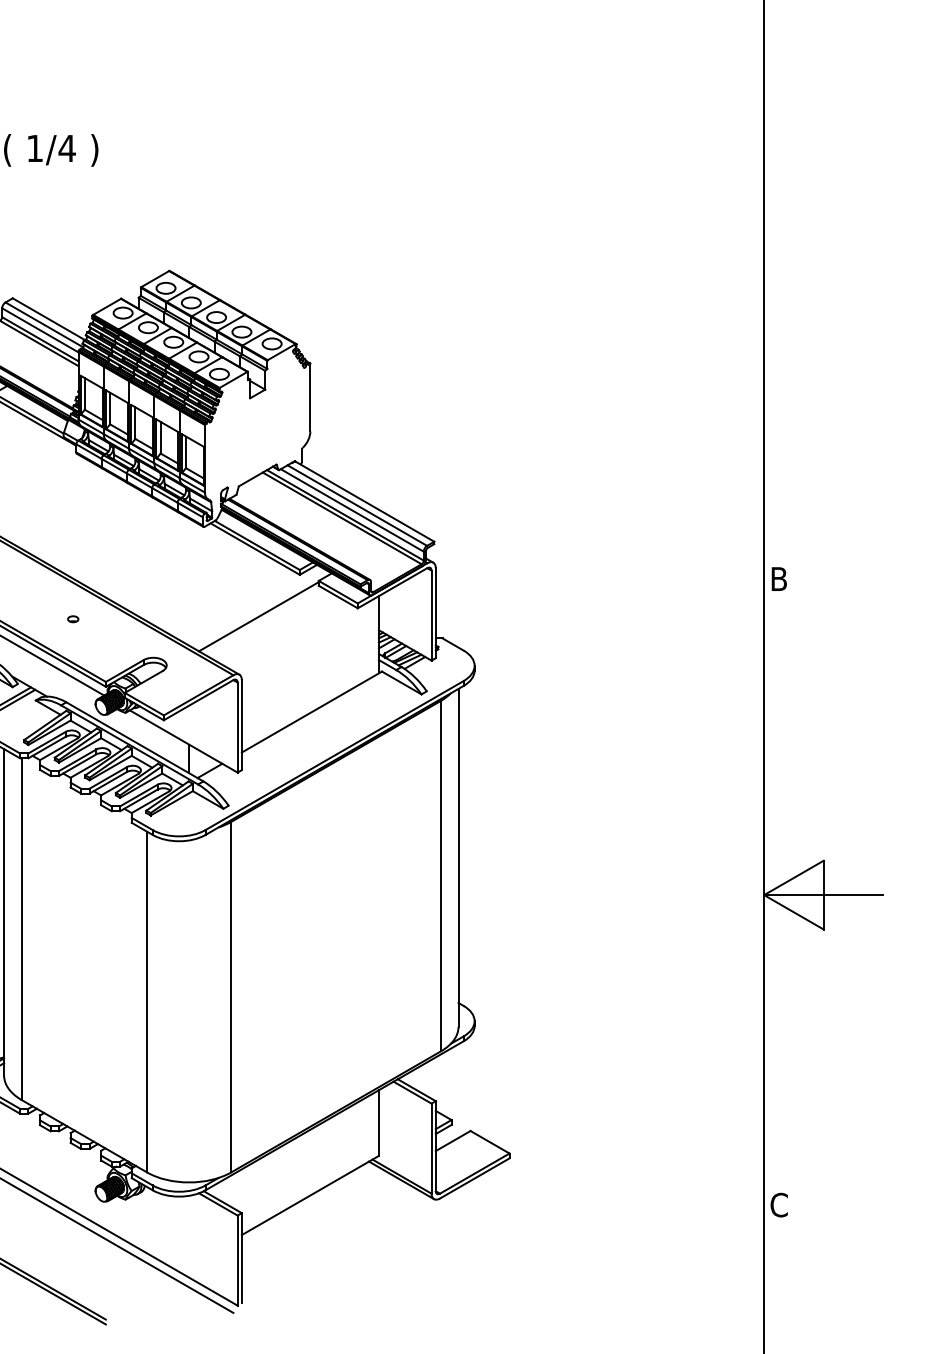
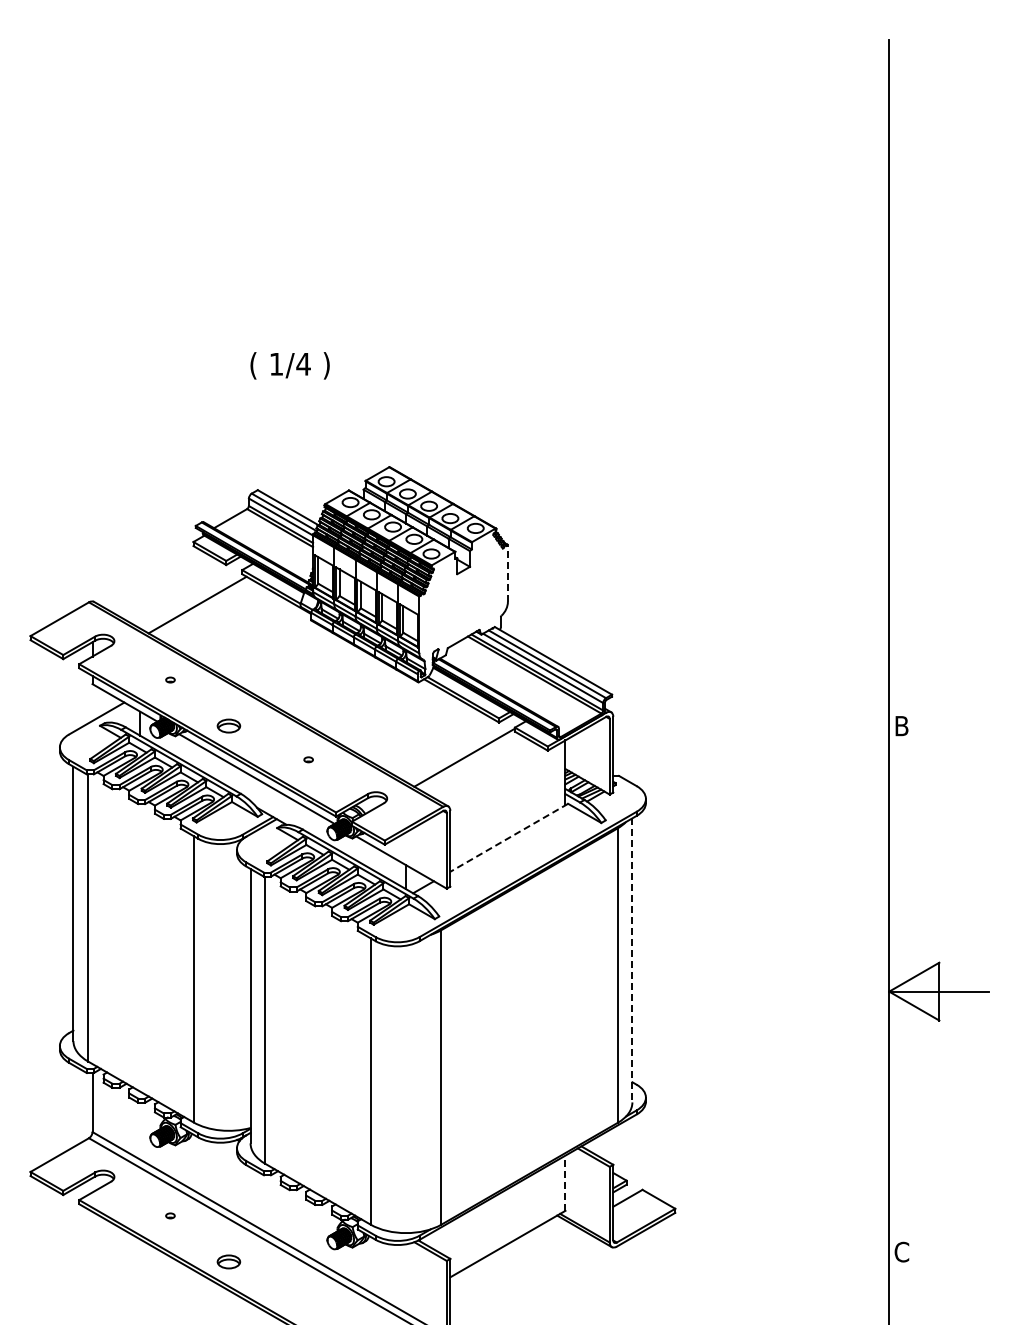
line: (309, 397) -> (507, 573), solid -> dashed
line: (311, 712) -> (508, 838), solid -> dashed
line: (458, 858) -> (632, 960), solid -> dashed
line: (378, 1123) -> (565, 1183), solid -> dashed

